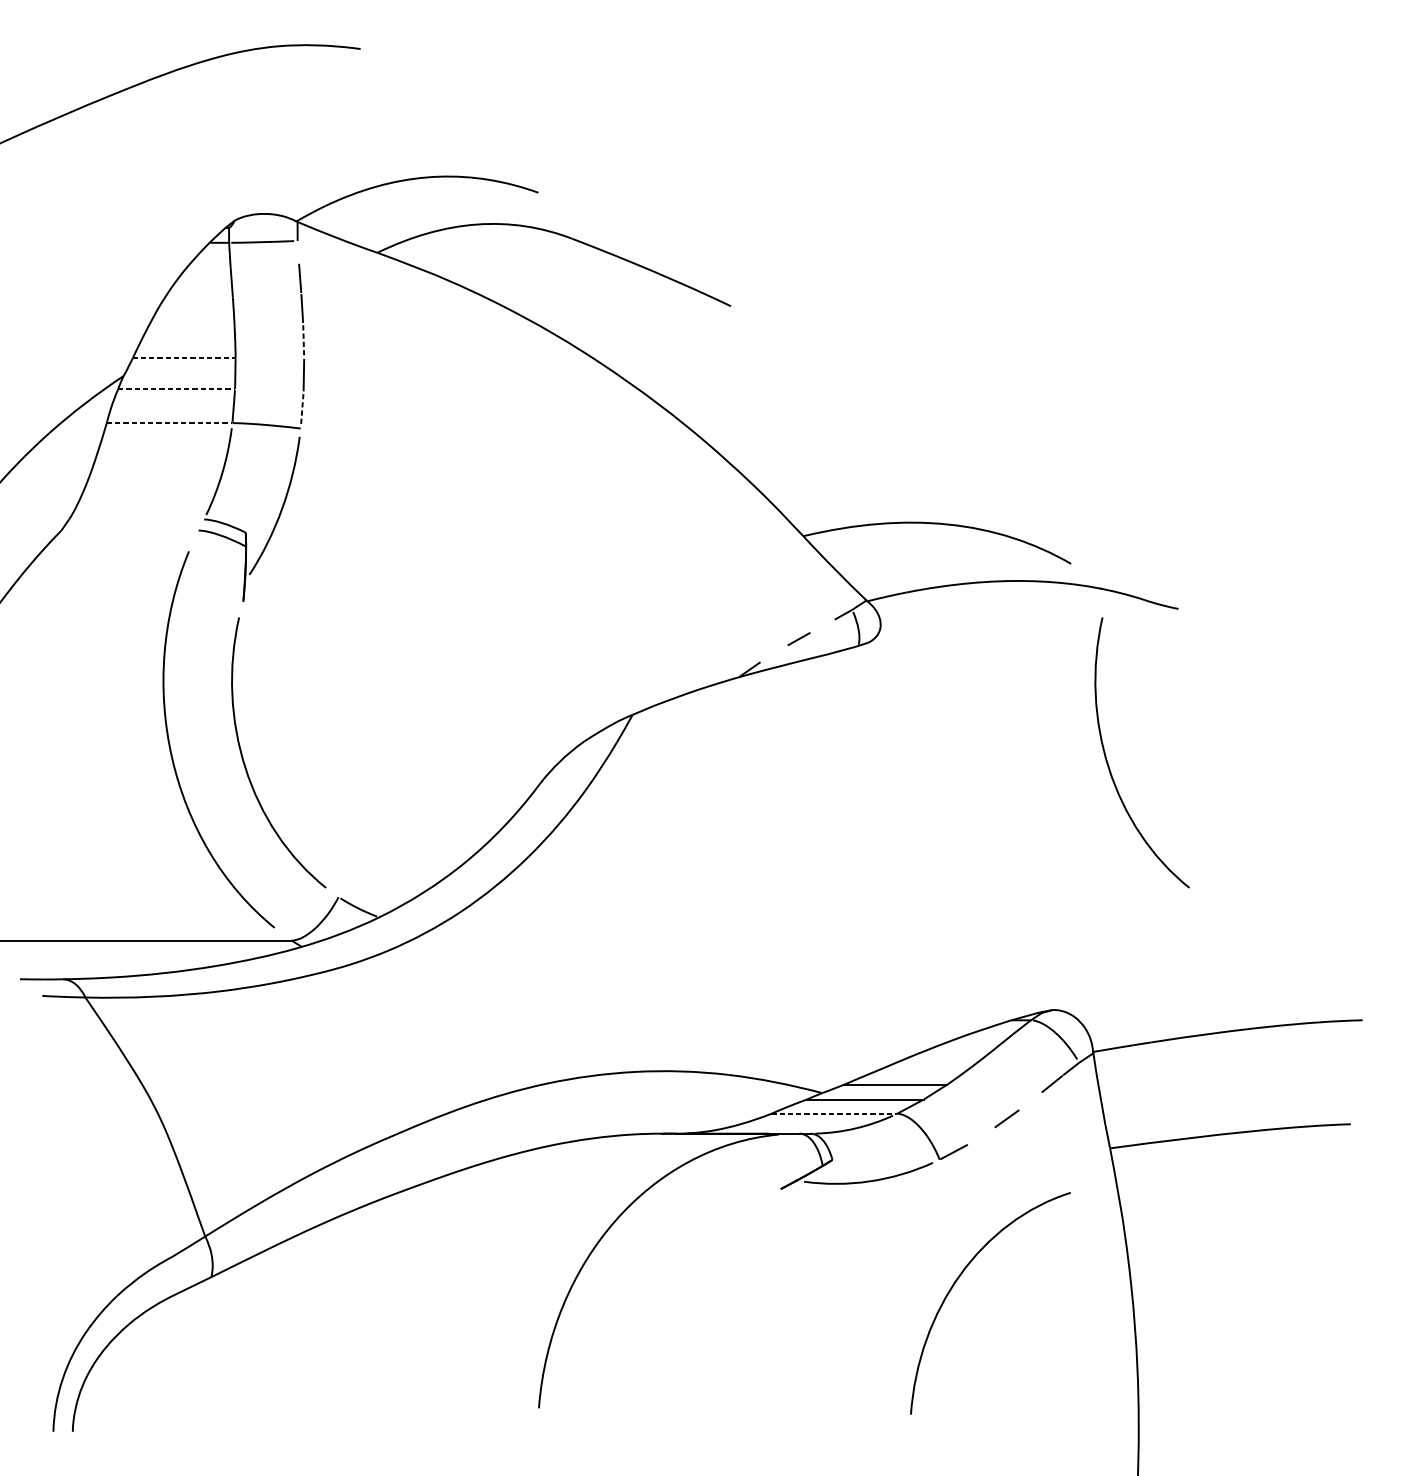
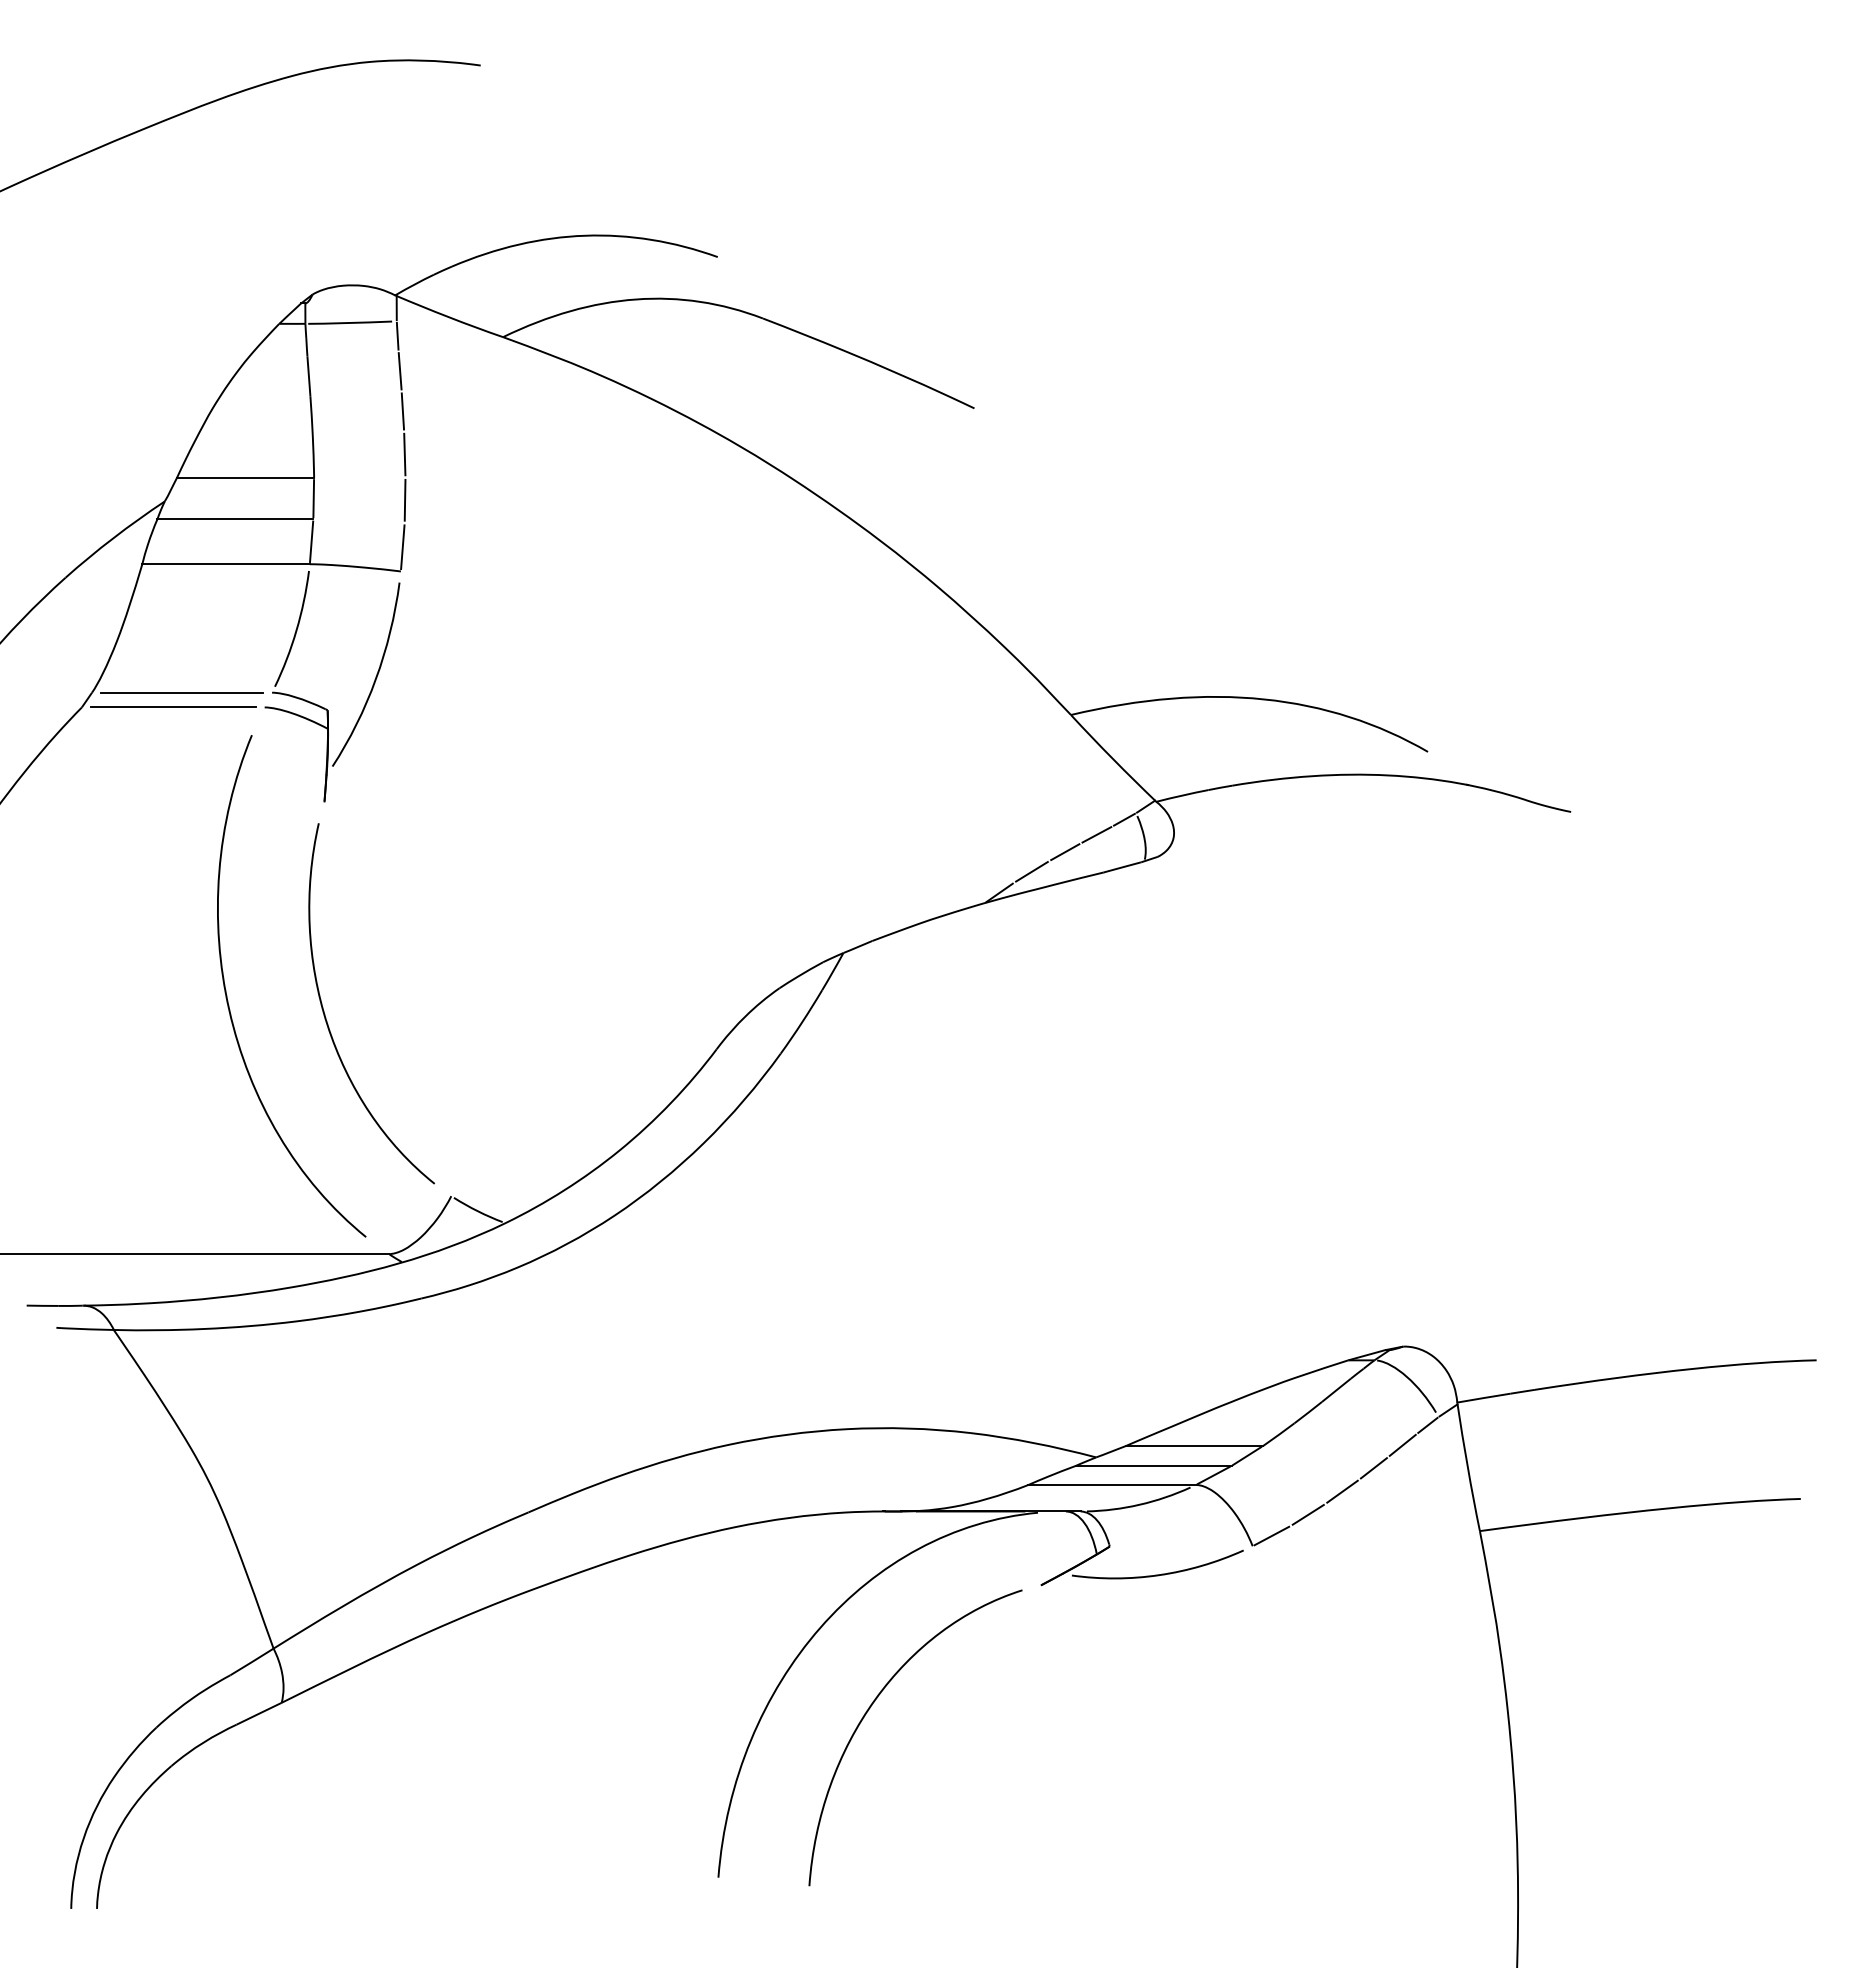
line: (298, 251) -> (397, 335), added
line: (303, 340) -> (404, 454), dashed -> solid
line: (184, 358) -> (245, 478), dashed -> solid
line: (176, 389) -> (235, 519), dashed -> solid
line: (301, 410) -> (402, 547), dashed -> solid
line: (169, 423) -> (226, 564), dashed -> solid
line: (136, 519) -> (182, 692), added
line: (130, 530) -> (173, 707), added
line: (822, 625) -> (1096, 834), added
line: (773, 653) -> (1031, 871), added
curve: (1108, 763) -> (1477, 1017), removed
line: (1030, 1101) -> (1373, 1468), added
line: (834, 1113) -> (1112, 1484), dashed -> solid
line: (980, 1135) -> (1307, 1514), added
curve: (956, 1281) -> (870, 1708), moved

